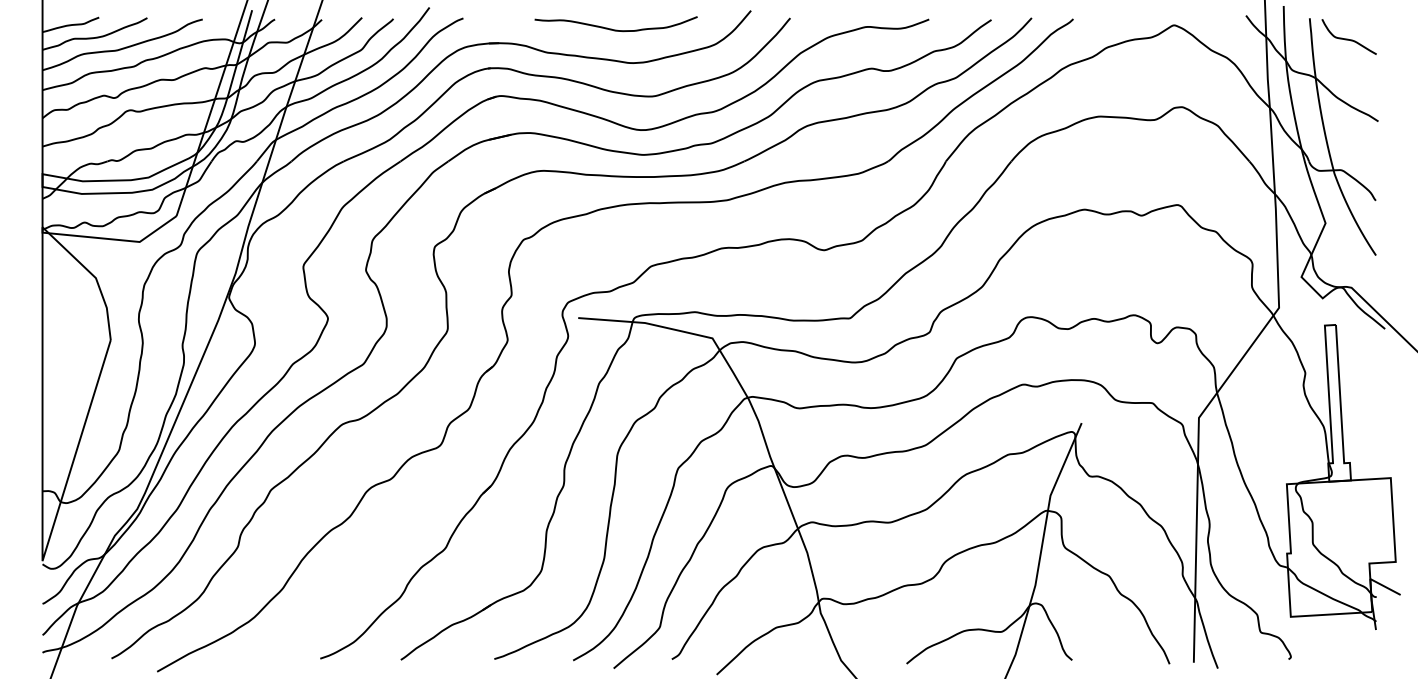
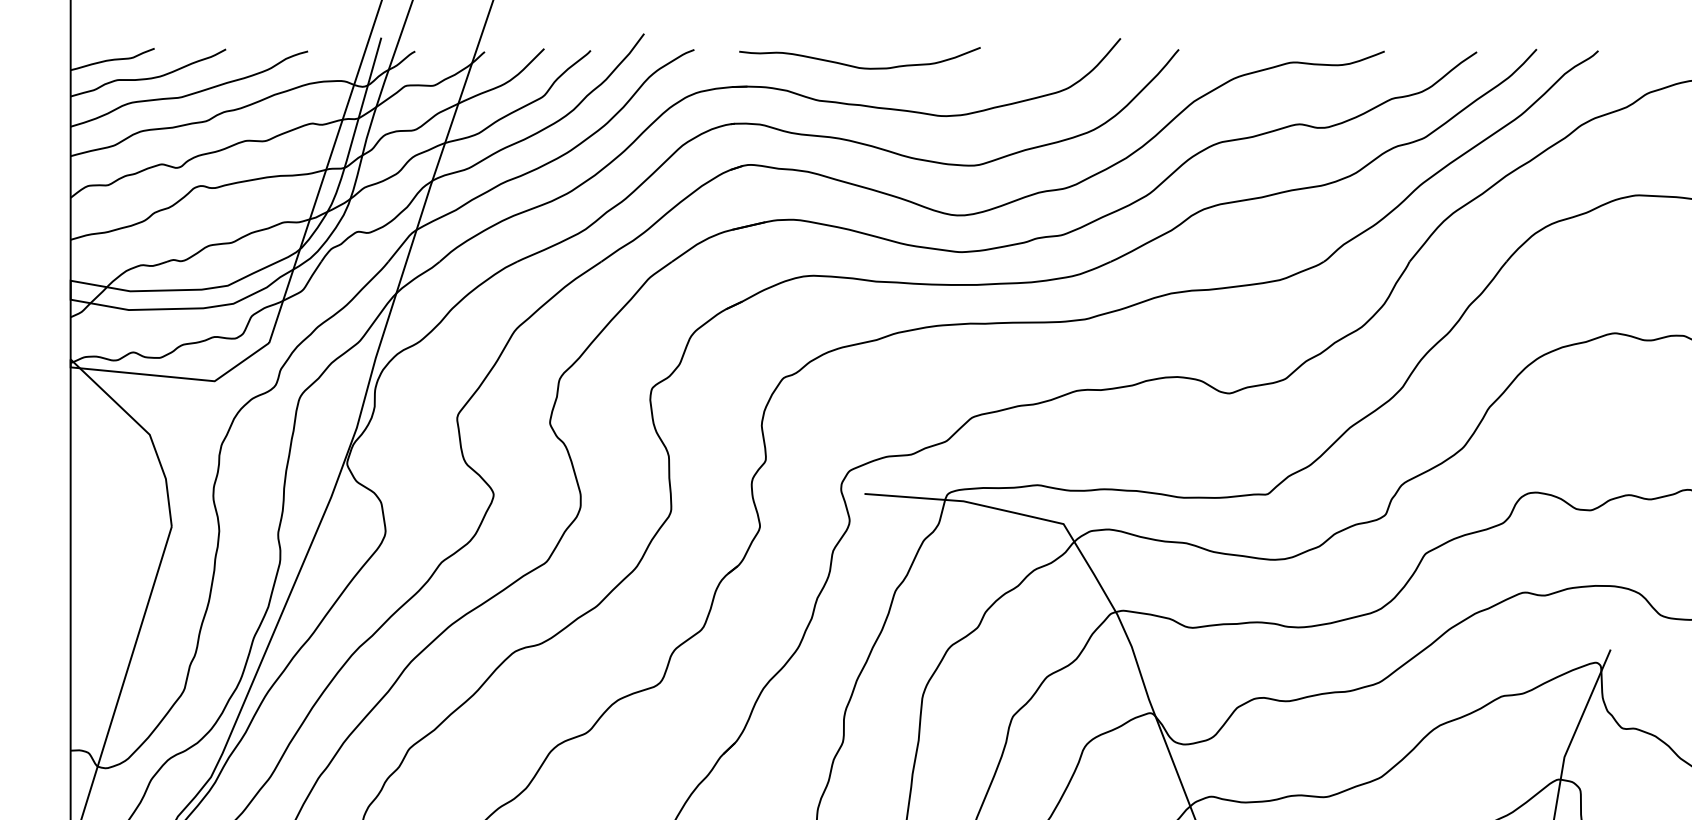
curve: (615, 29) -> (859, 66), moved

